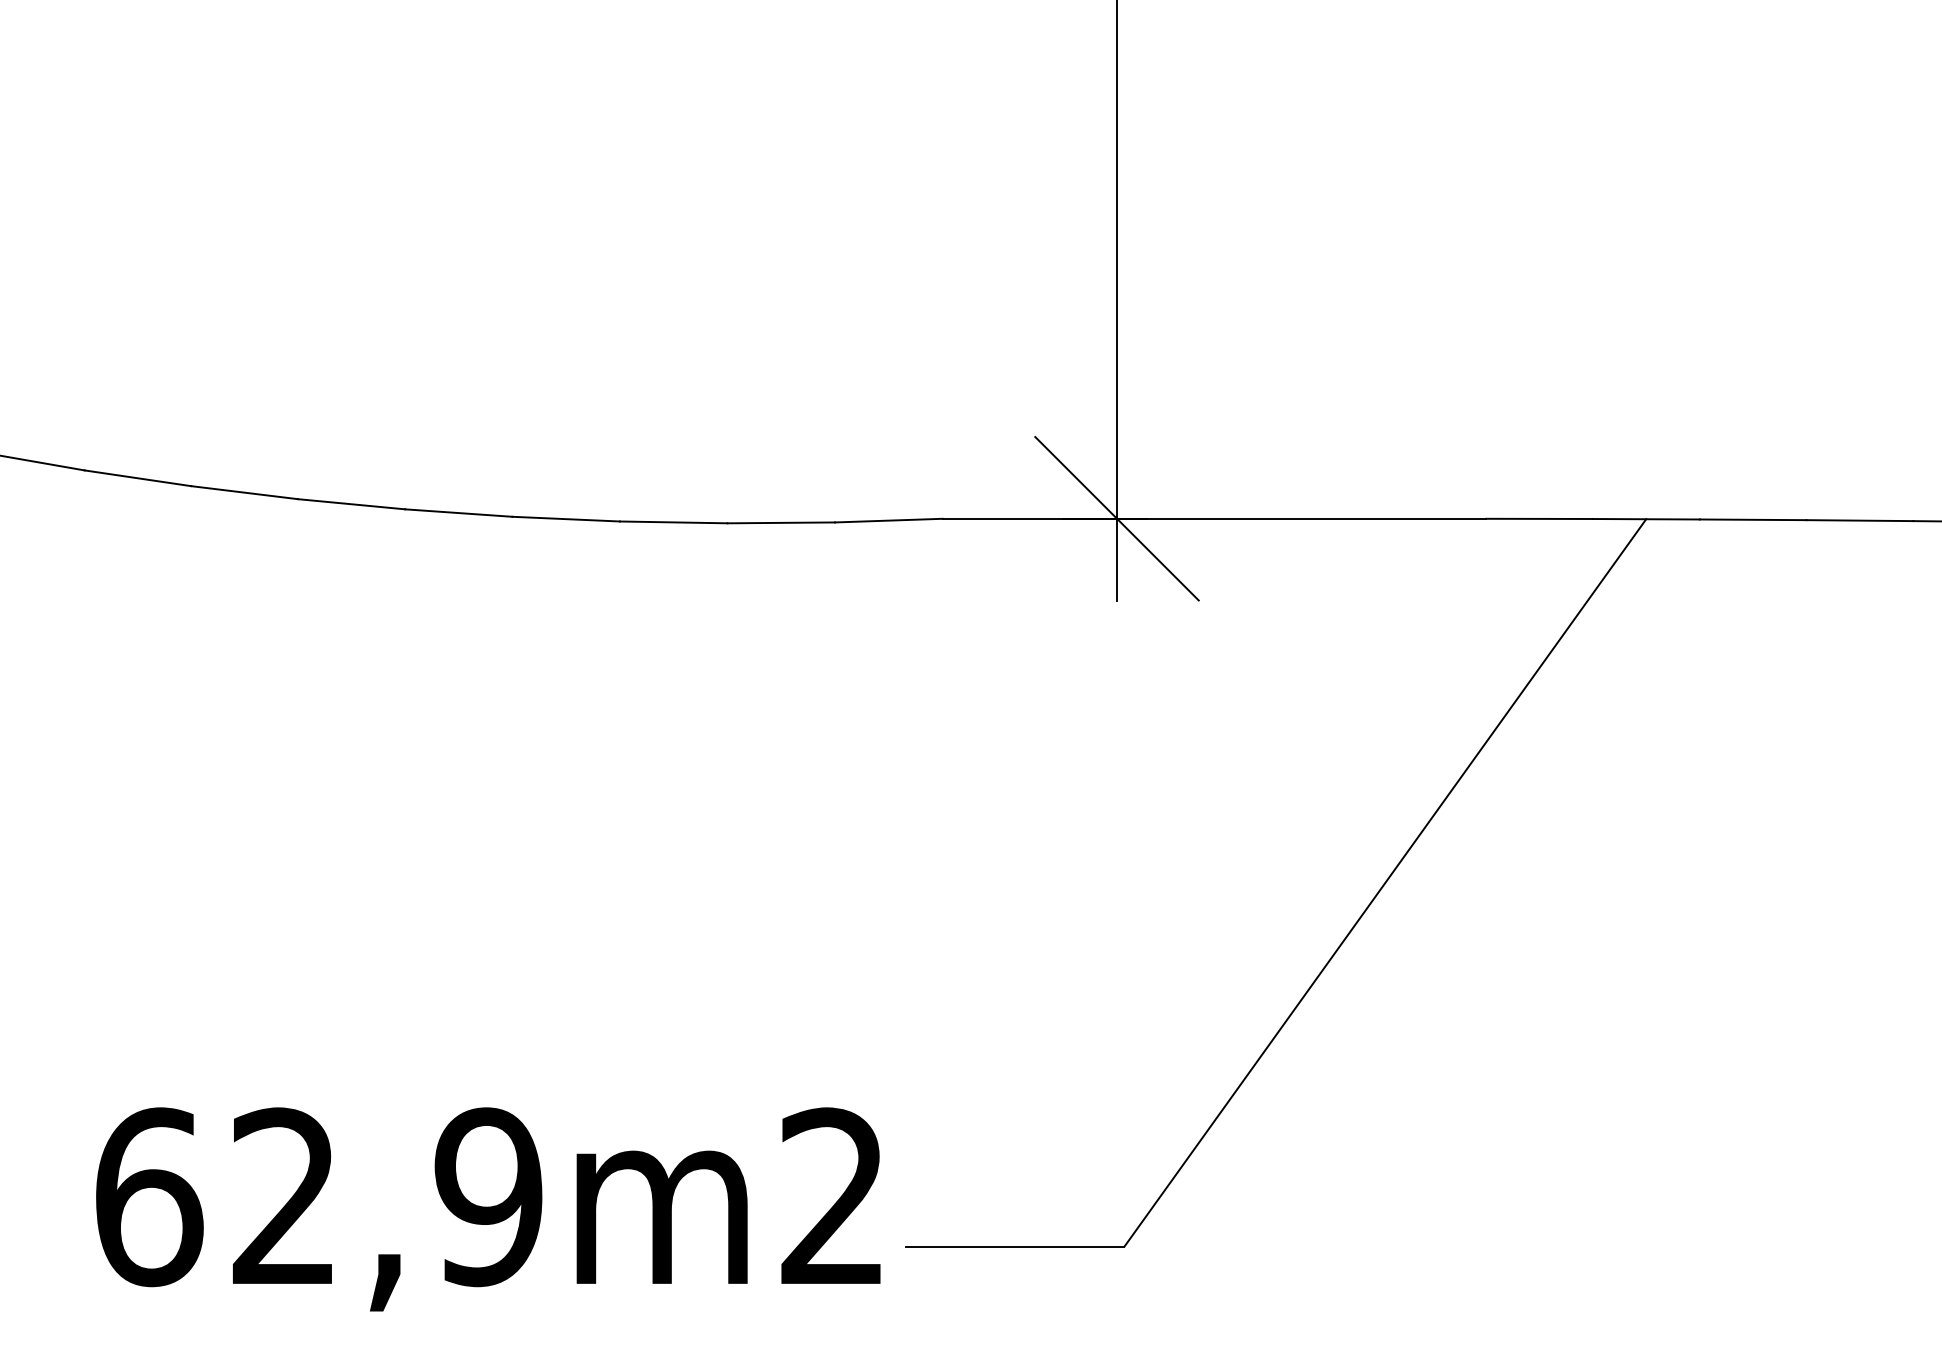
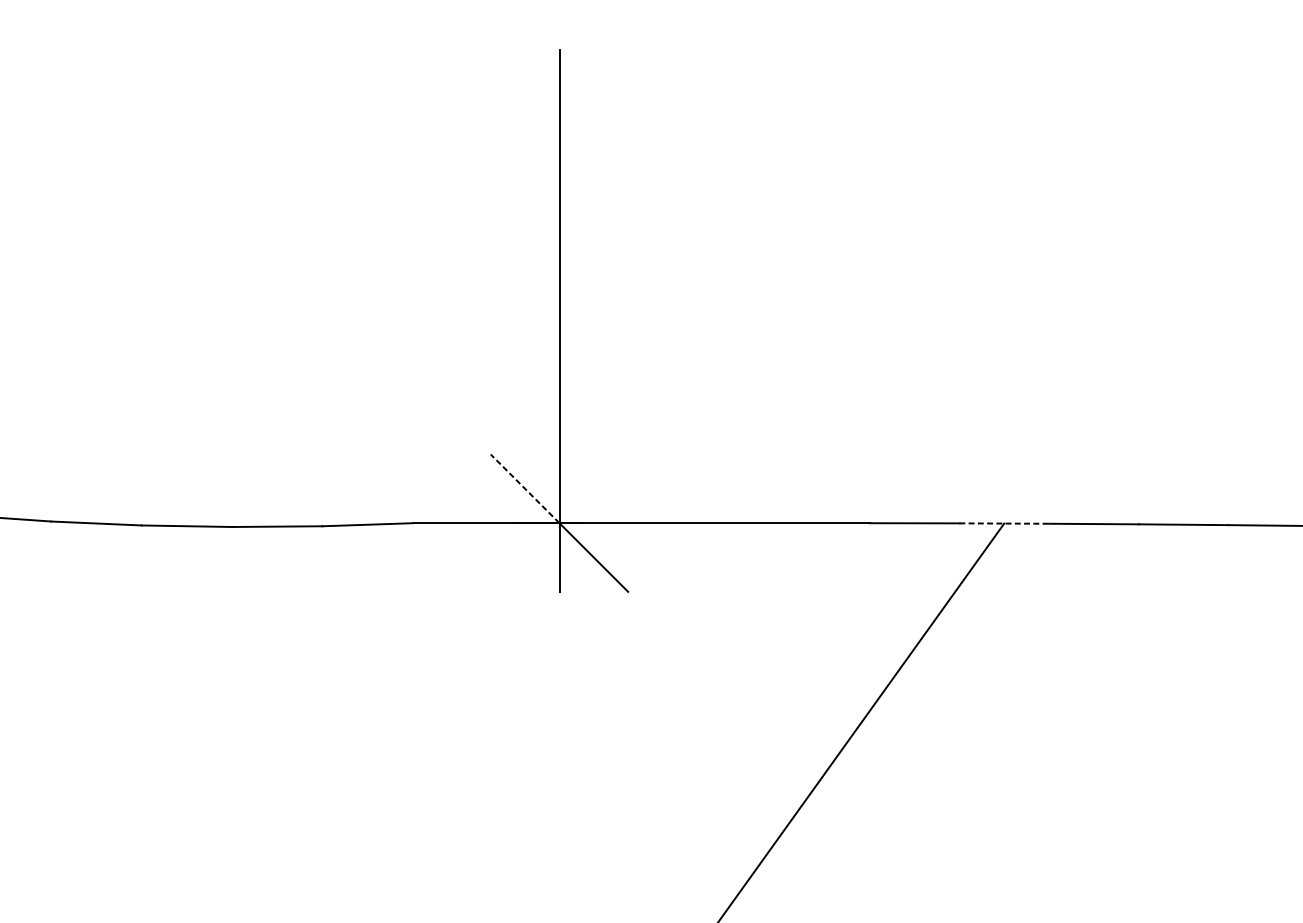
line: (1076, 477) -> (525, 488), solid -> dashed
line: (1646, 519) -> (1004, 523), solid -> dashed

